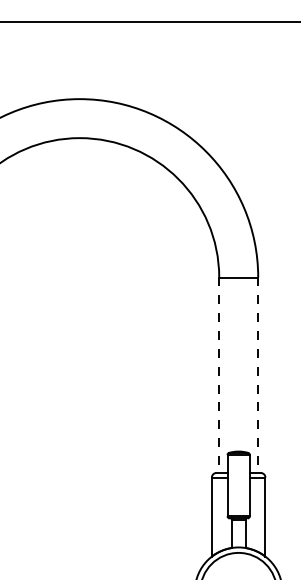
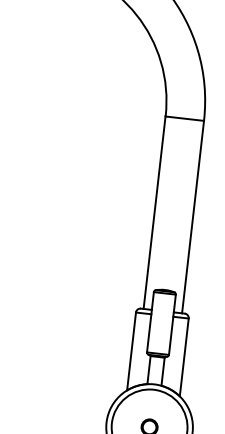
line: (219, 375) -> (154, 212), dashed -> solid
line: (258, 375) -> (193, 217), dashed -> solid

